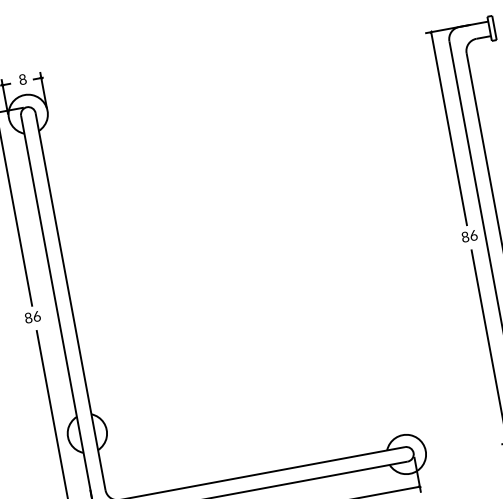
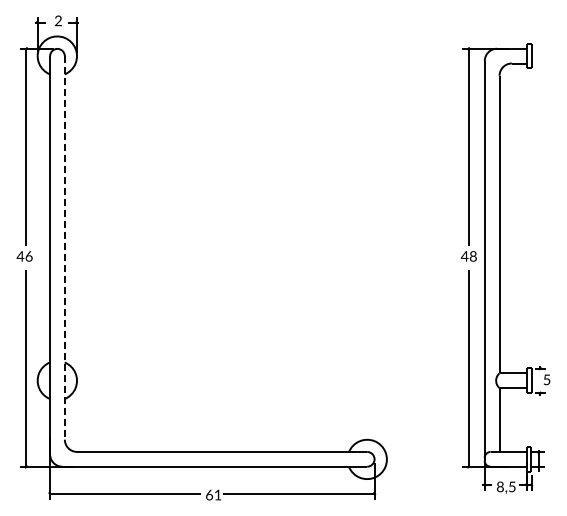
text: (23, 80) -> (58, 21), 8 -> 2
text: (469, 236) -> (468, 256), 86 -> 48
line: (70, 301) -> (64, 247), solid -> dashed
text: (28, 318) -> (20, 256), 86 -> 46

